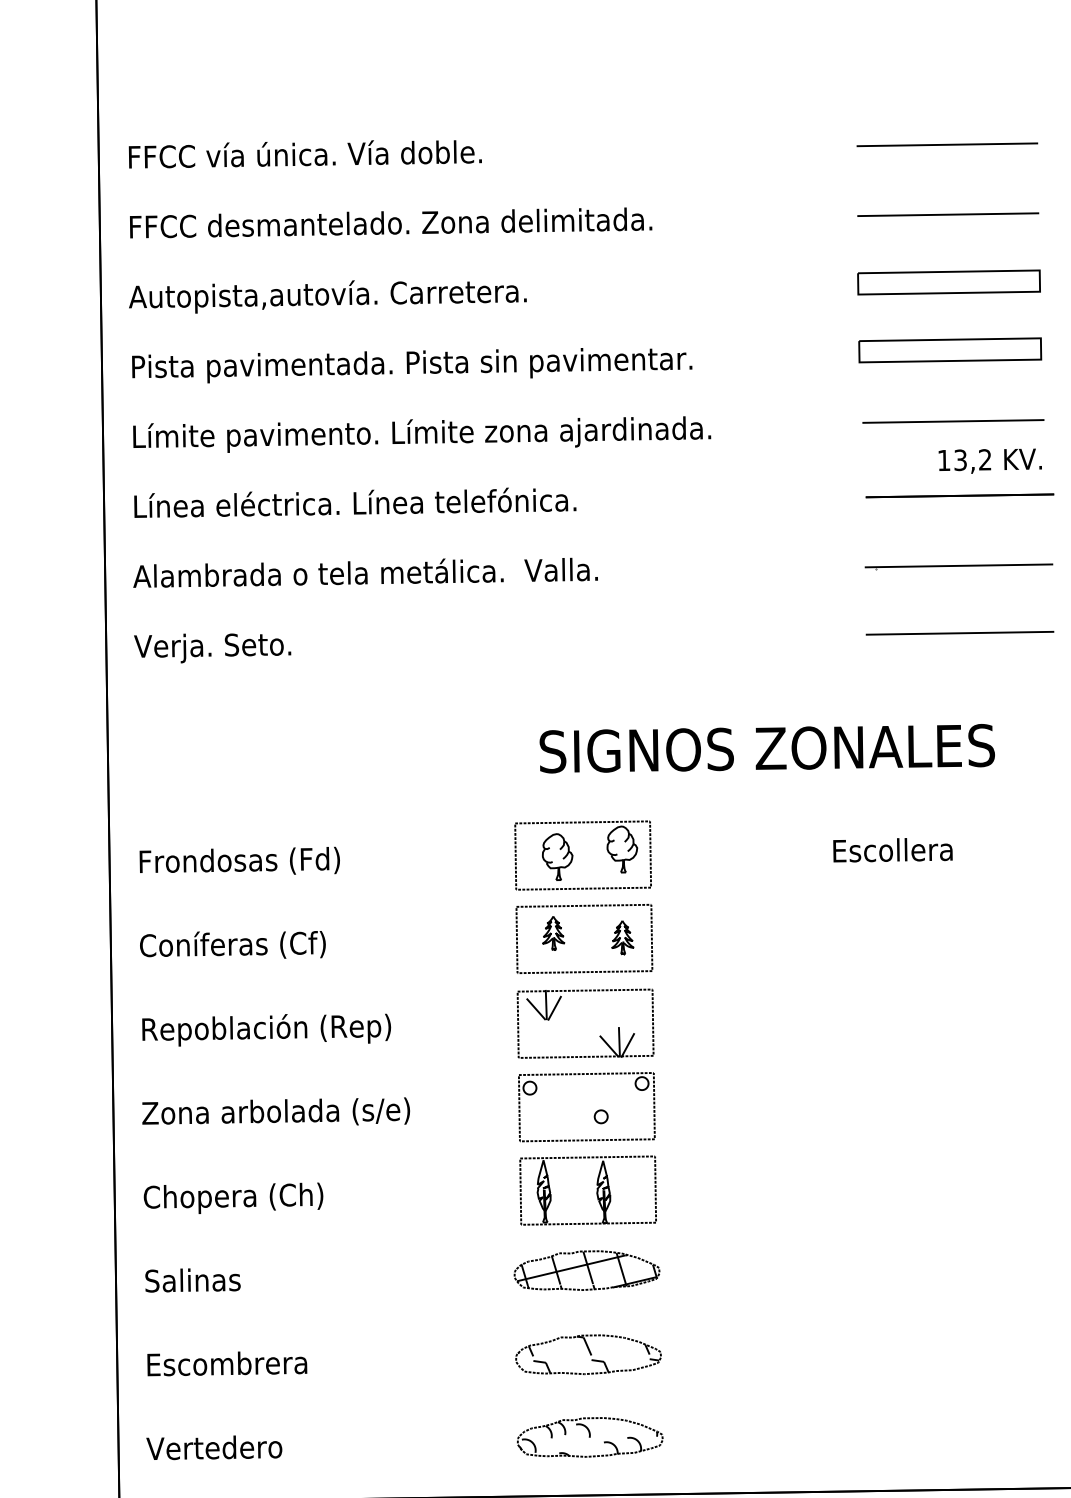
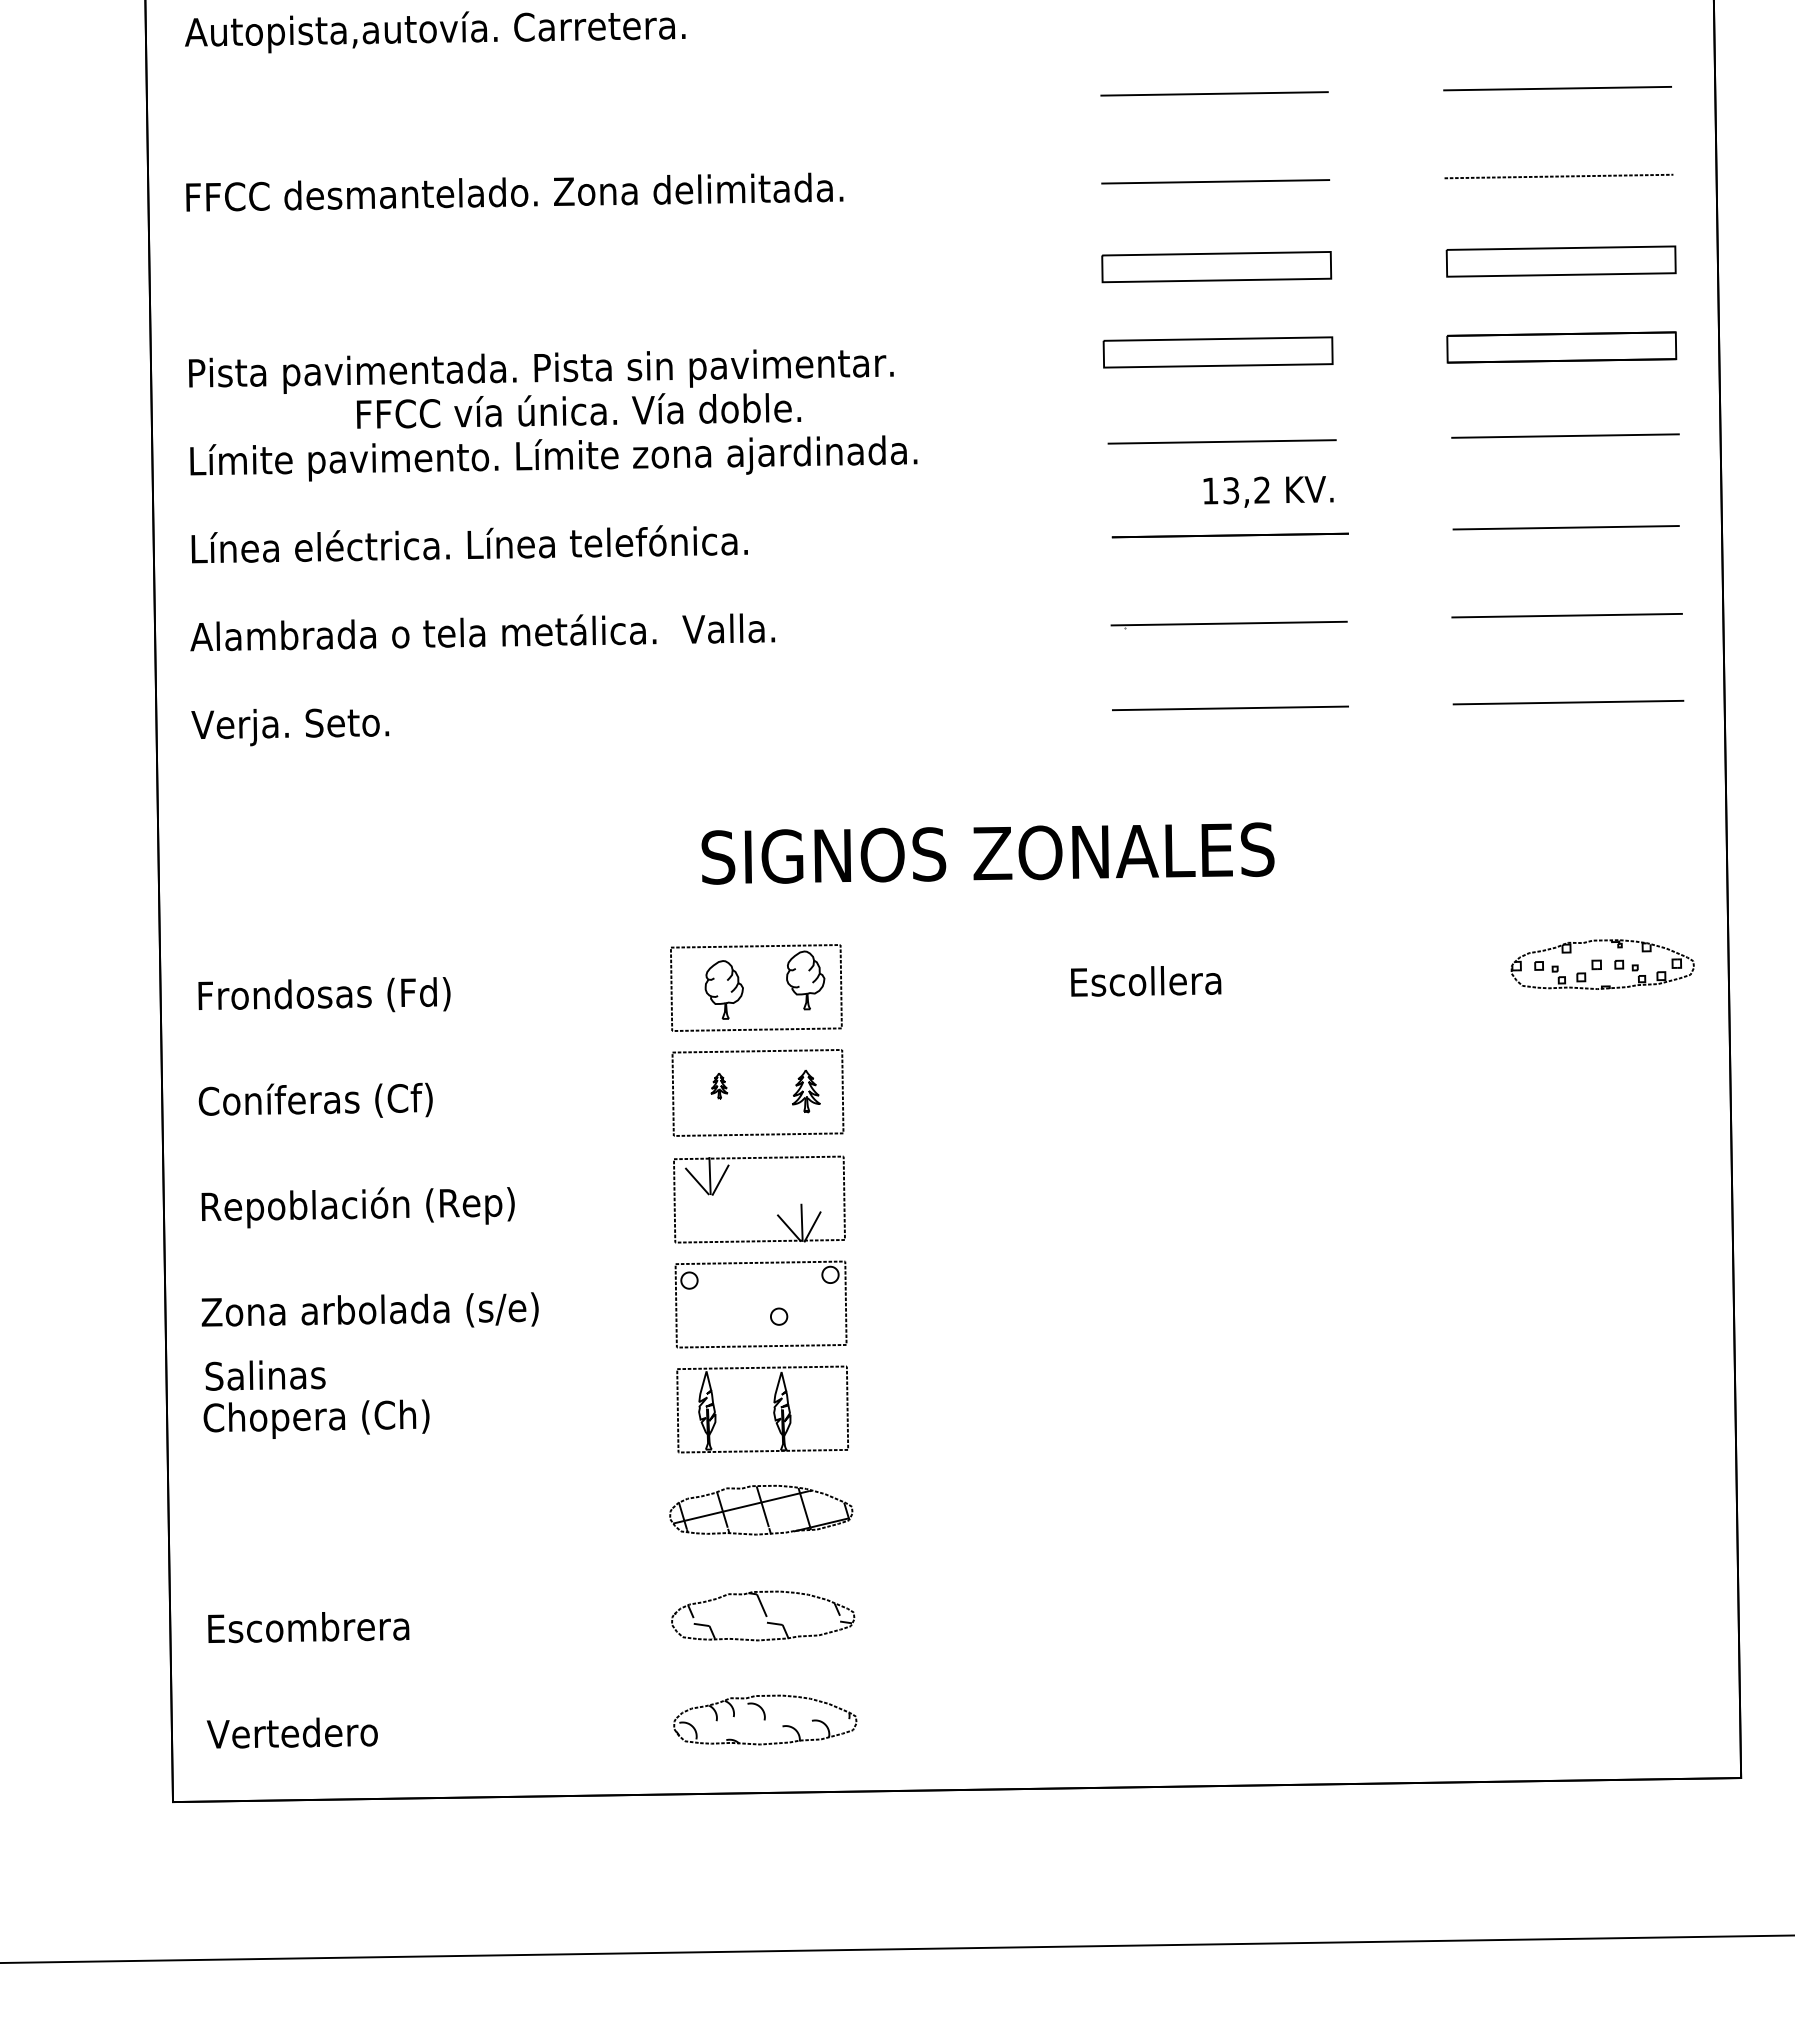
text: (305, 154) -> (578, 410), moved
text: (328, 297) -> (435, 32), moved
part: (553, 933) -> (719, 1085), size x0.6
text: (192, 1280) -> (265, 1375), moved

